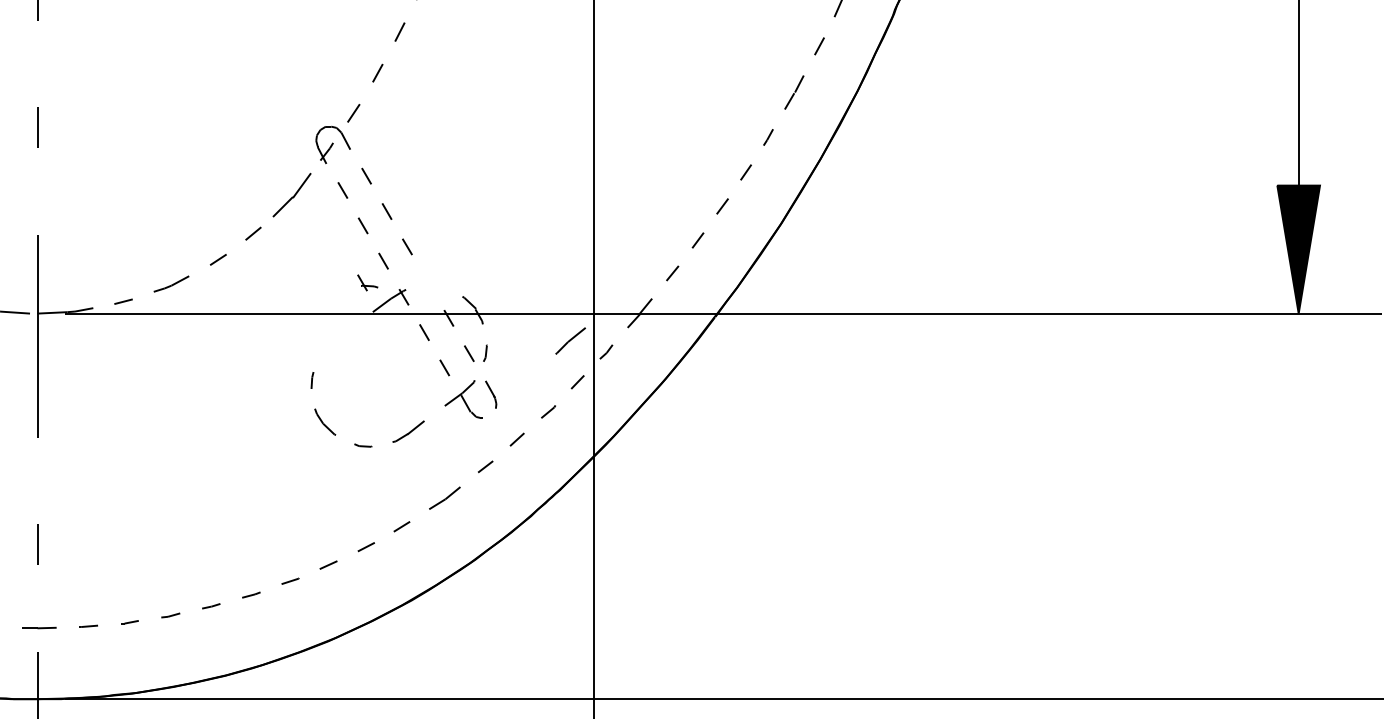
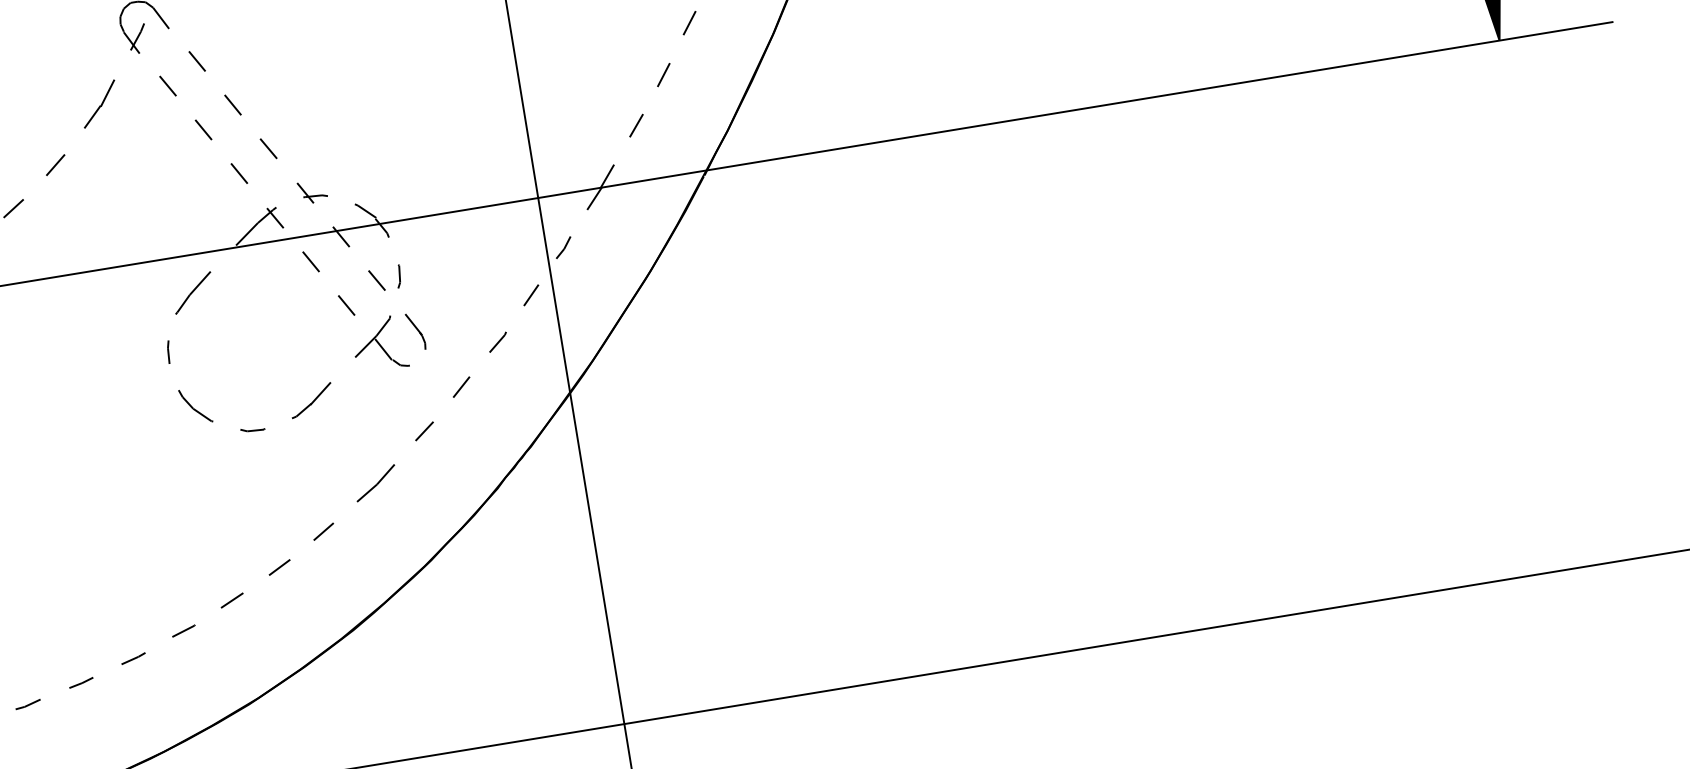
part: (291, 195) -> (99, 104), size x0.71
part: (367, 282) -> (312, 191), moved
line: (570, 340) -> (192, 292), moved

